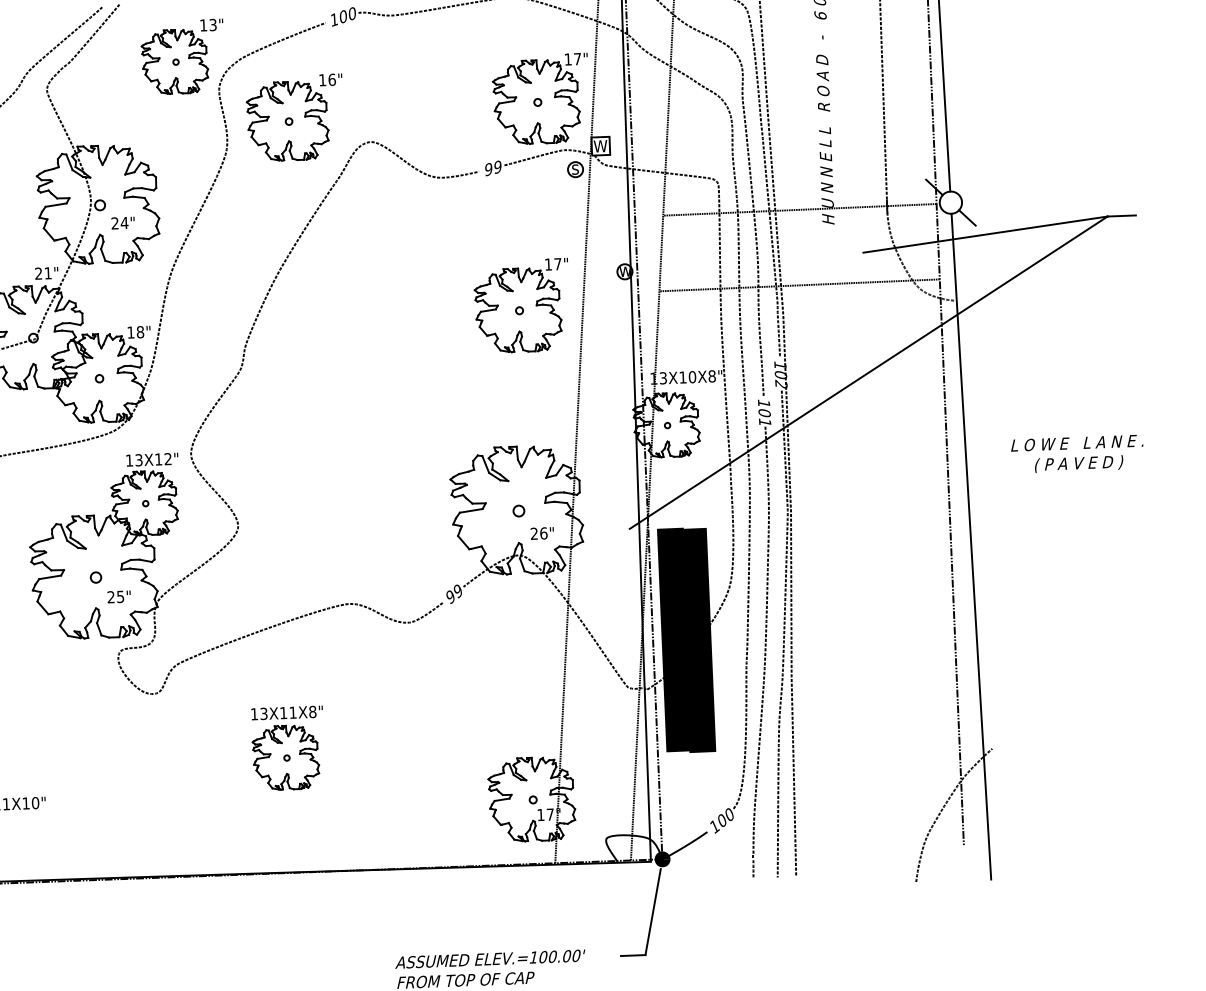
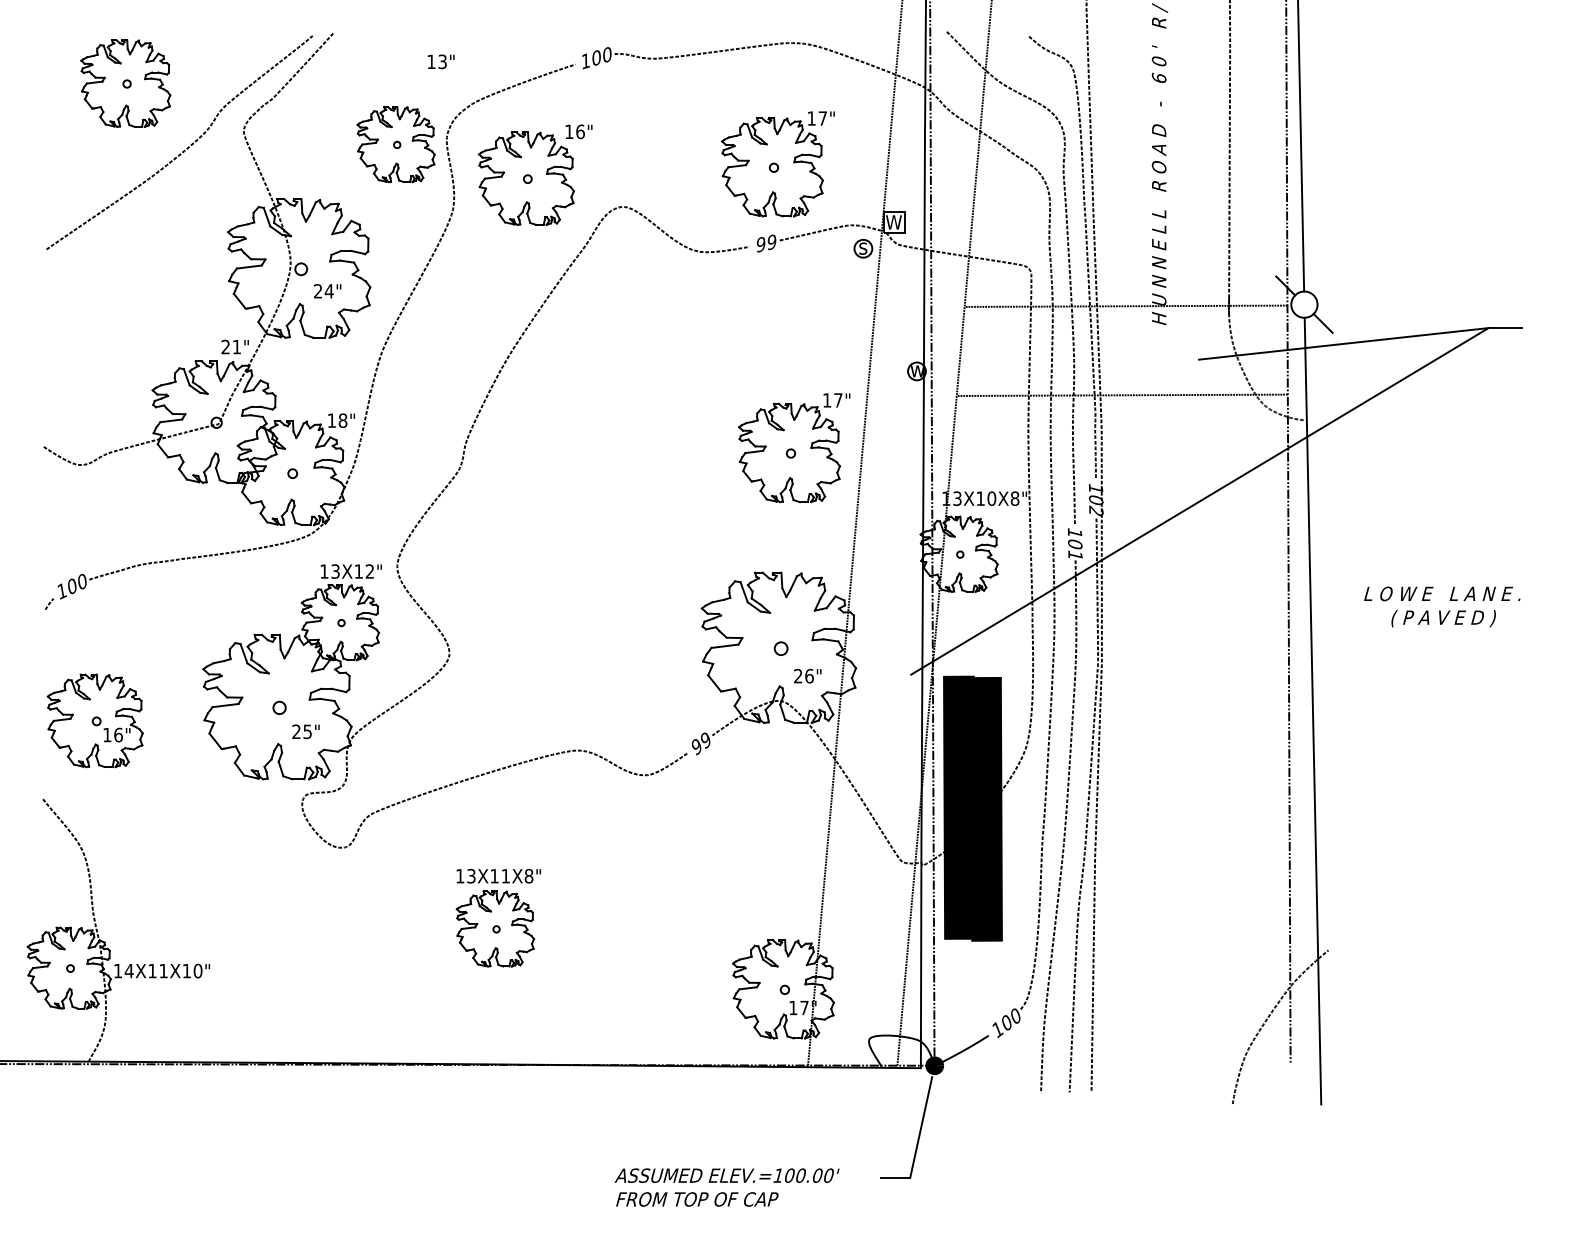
part: (174, 61) -> (395, 144), moved
part: (540, 99) -> (777, 164), moved
part: (522, 306) -> (794, 448), moved

